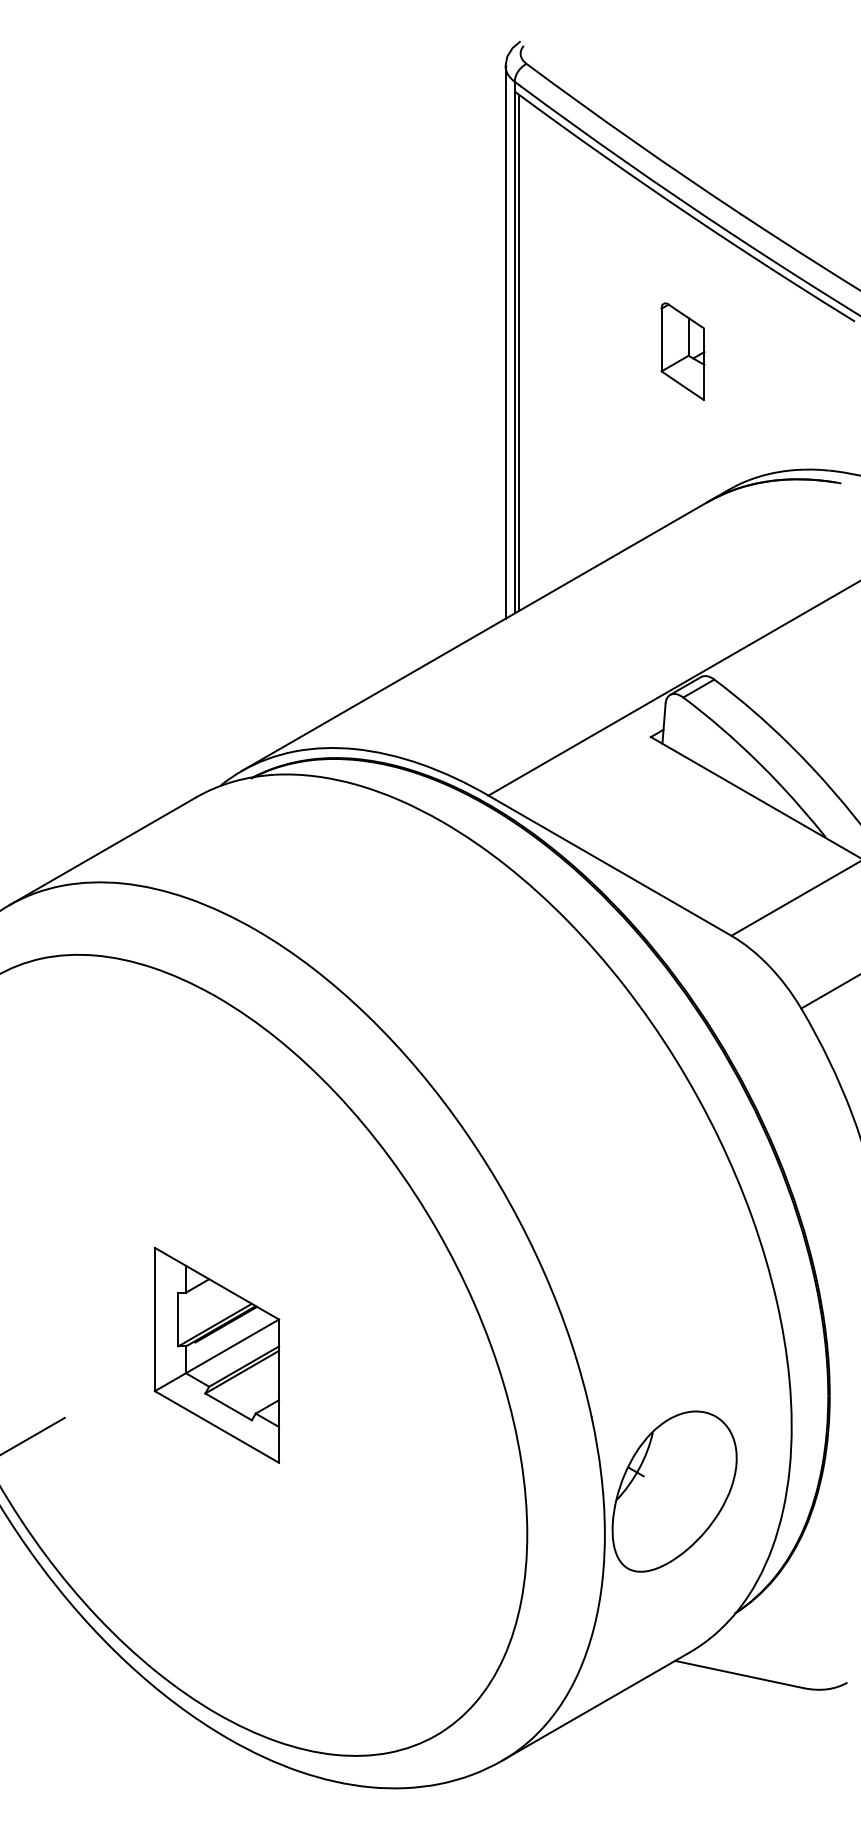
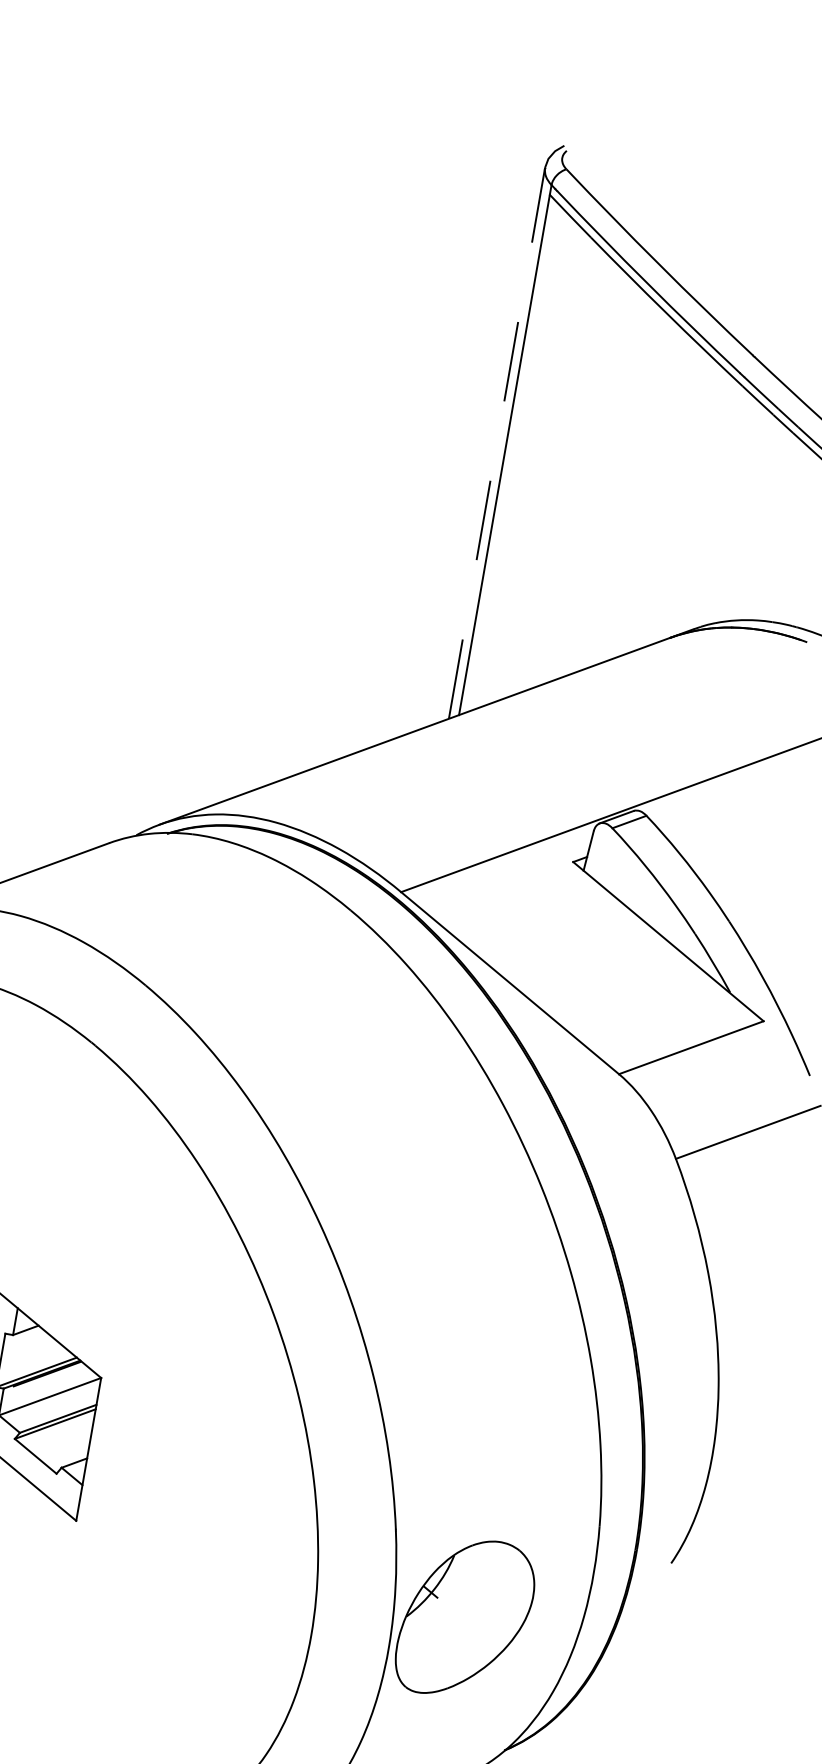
line: (505, 341) -> (497, 442), solid -> dashed
part: (682, 351) -> (671, 483), removed
line: (519, 352) -> (509, 455), removed

